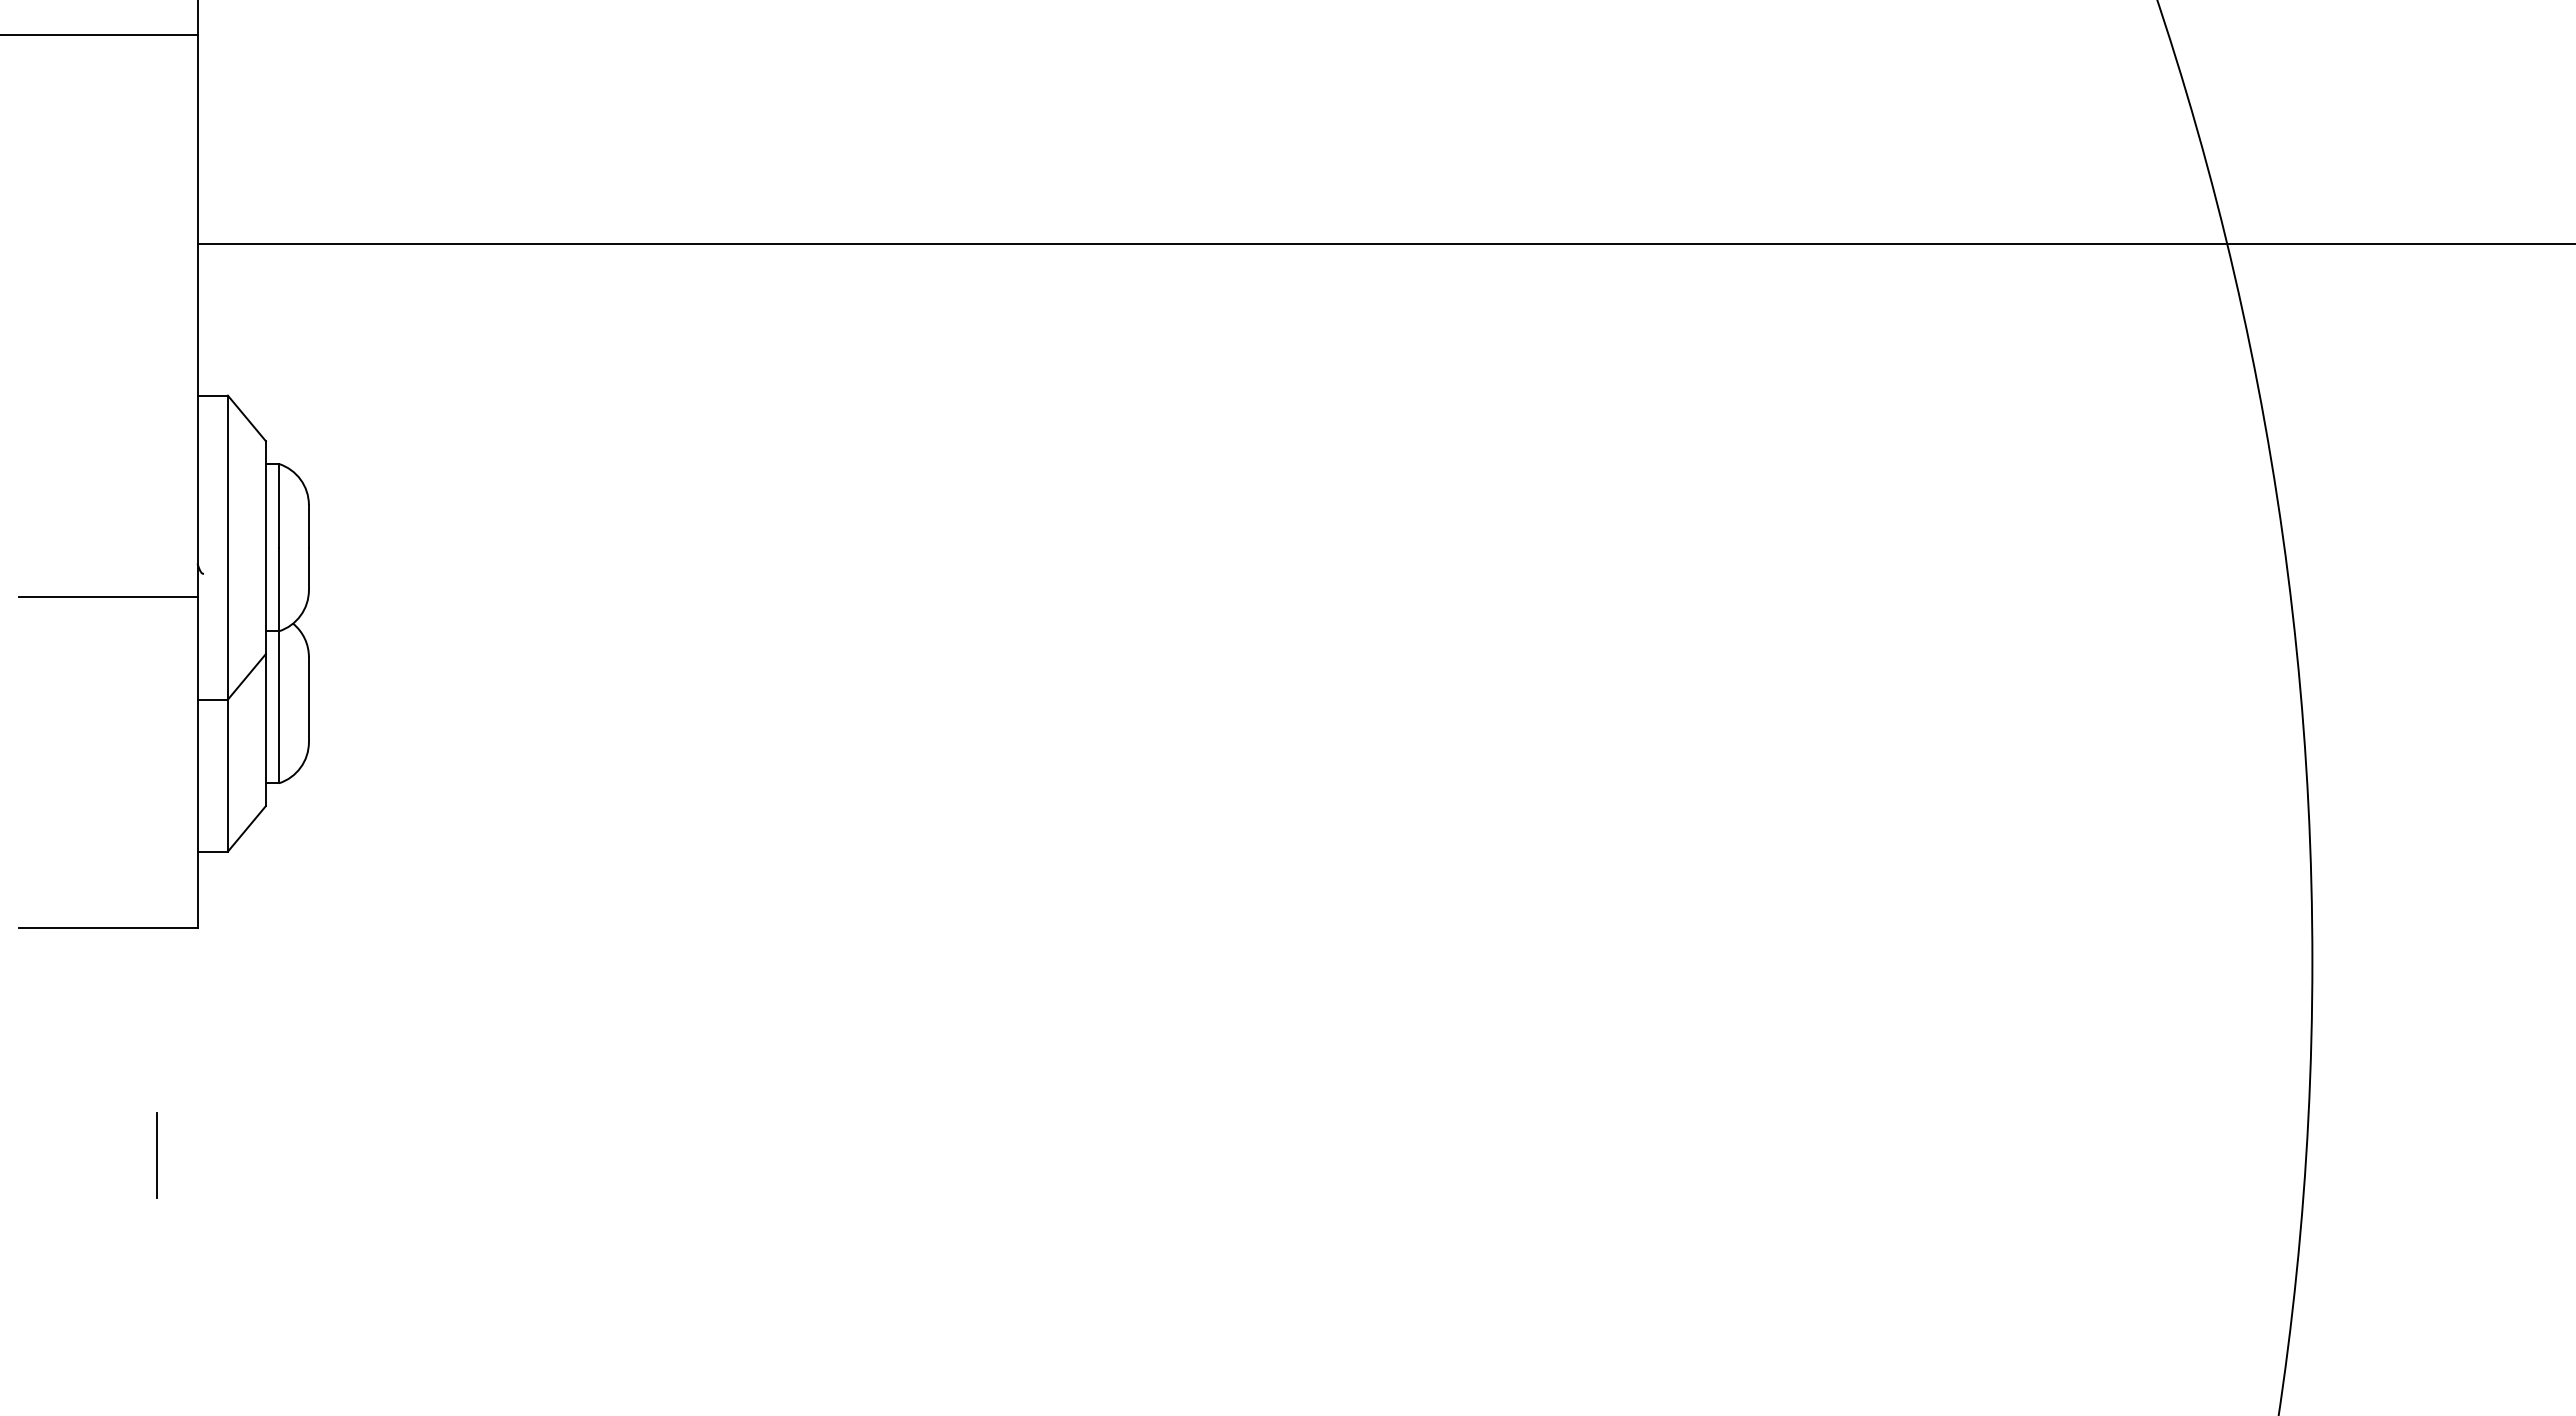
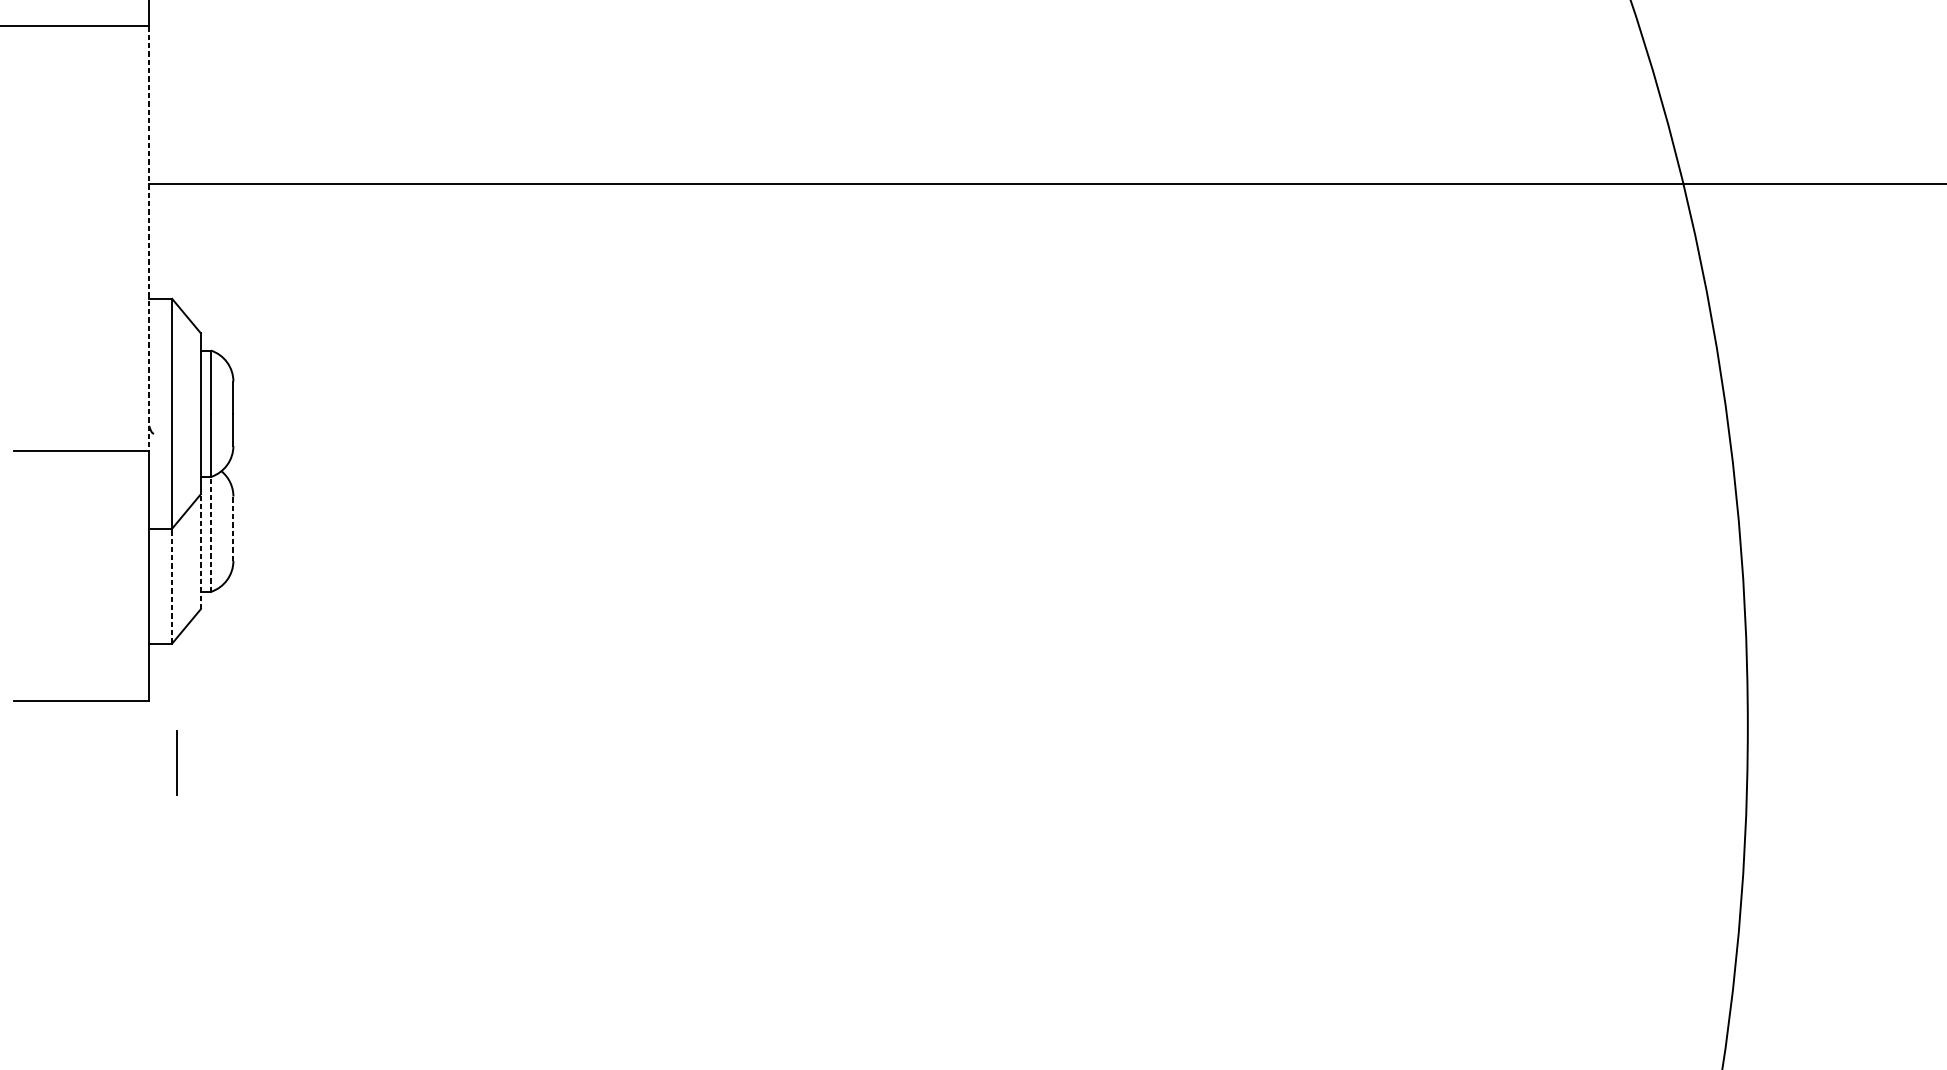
line: (197, 316) -> (149, 239), solid -> dashed
line: (308, 699) -> (233, 528), solid -> dashed
line: (279, 706) -> (211, 533), solid -> dashed
line: (265, 729) -> (200, 551), solid -> dashed
line: (227, 775) -> (171, 586), solid -> dashed
line: (156, 1155) -> (177, 762), moved

